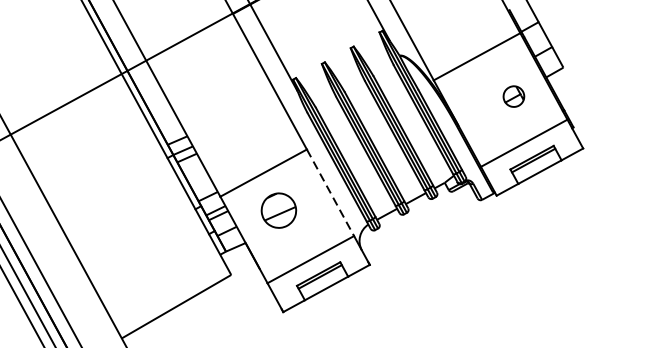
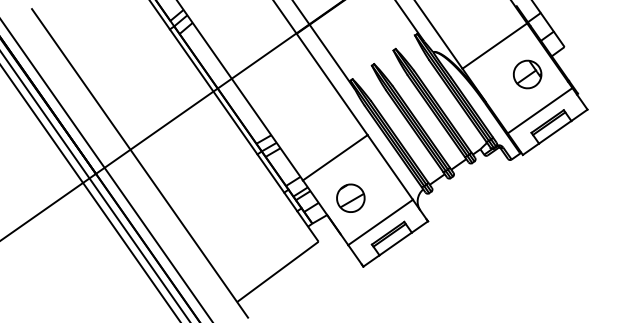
part: (513, 96) -> (527, 74), size x1.67
line: (330, 192) -> (390, 167), dashed -> solid
part: (278, 209) -> (350, 197), moved

